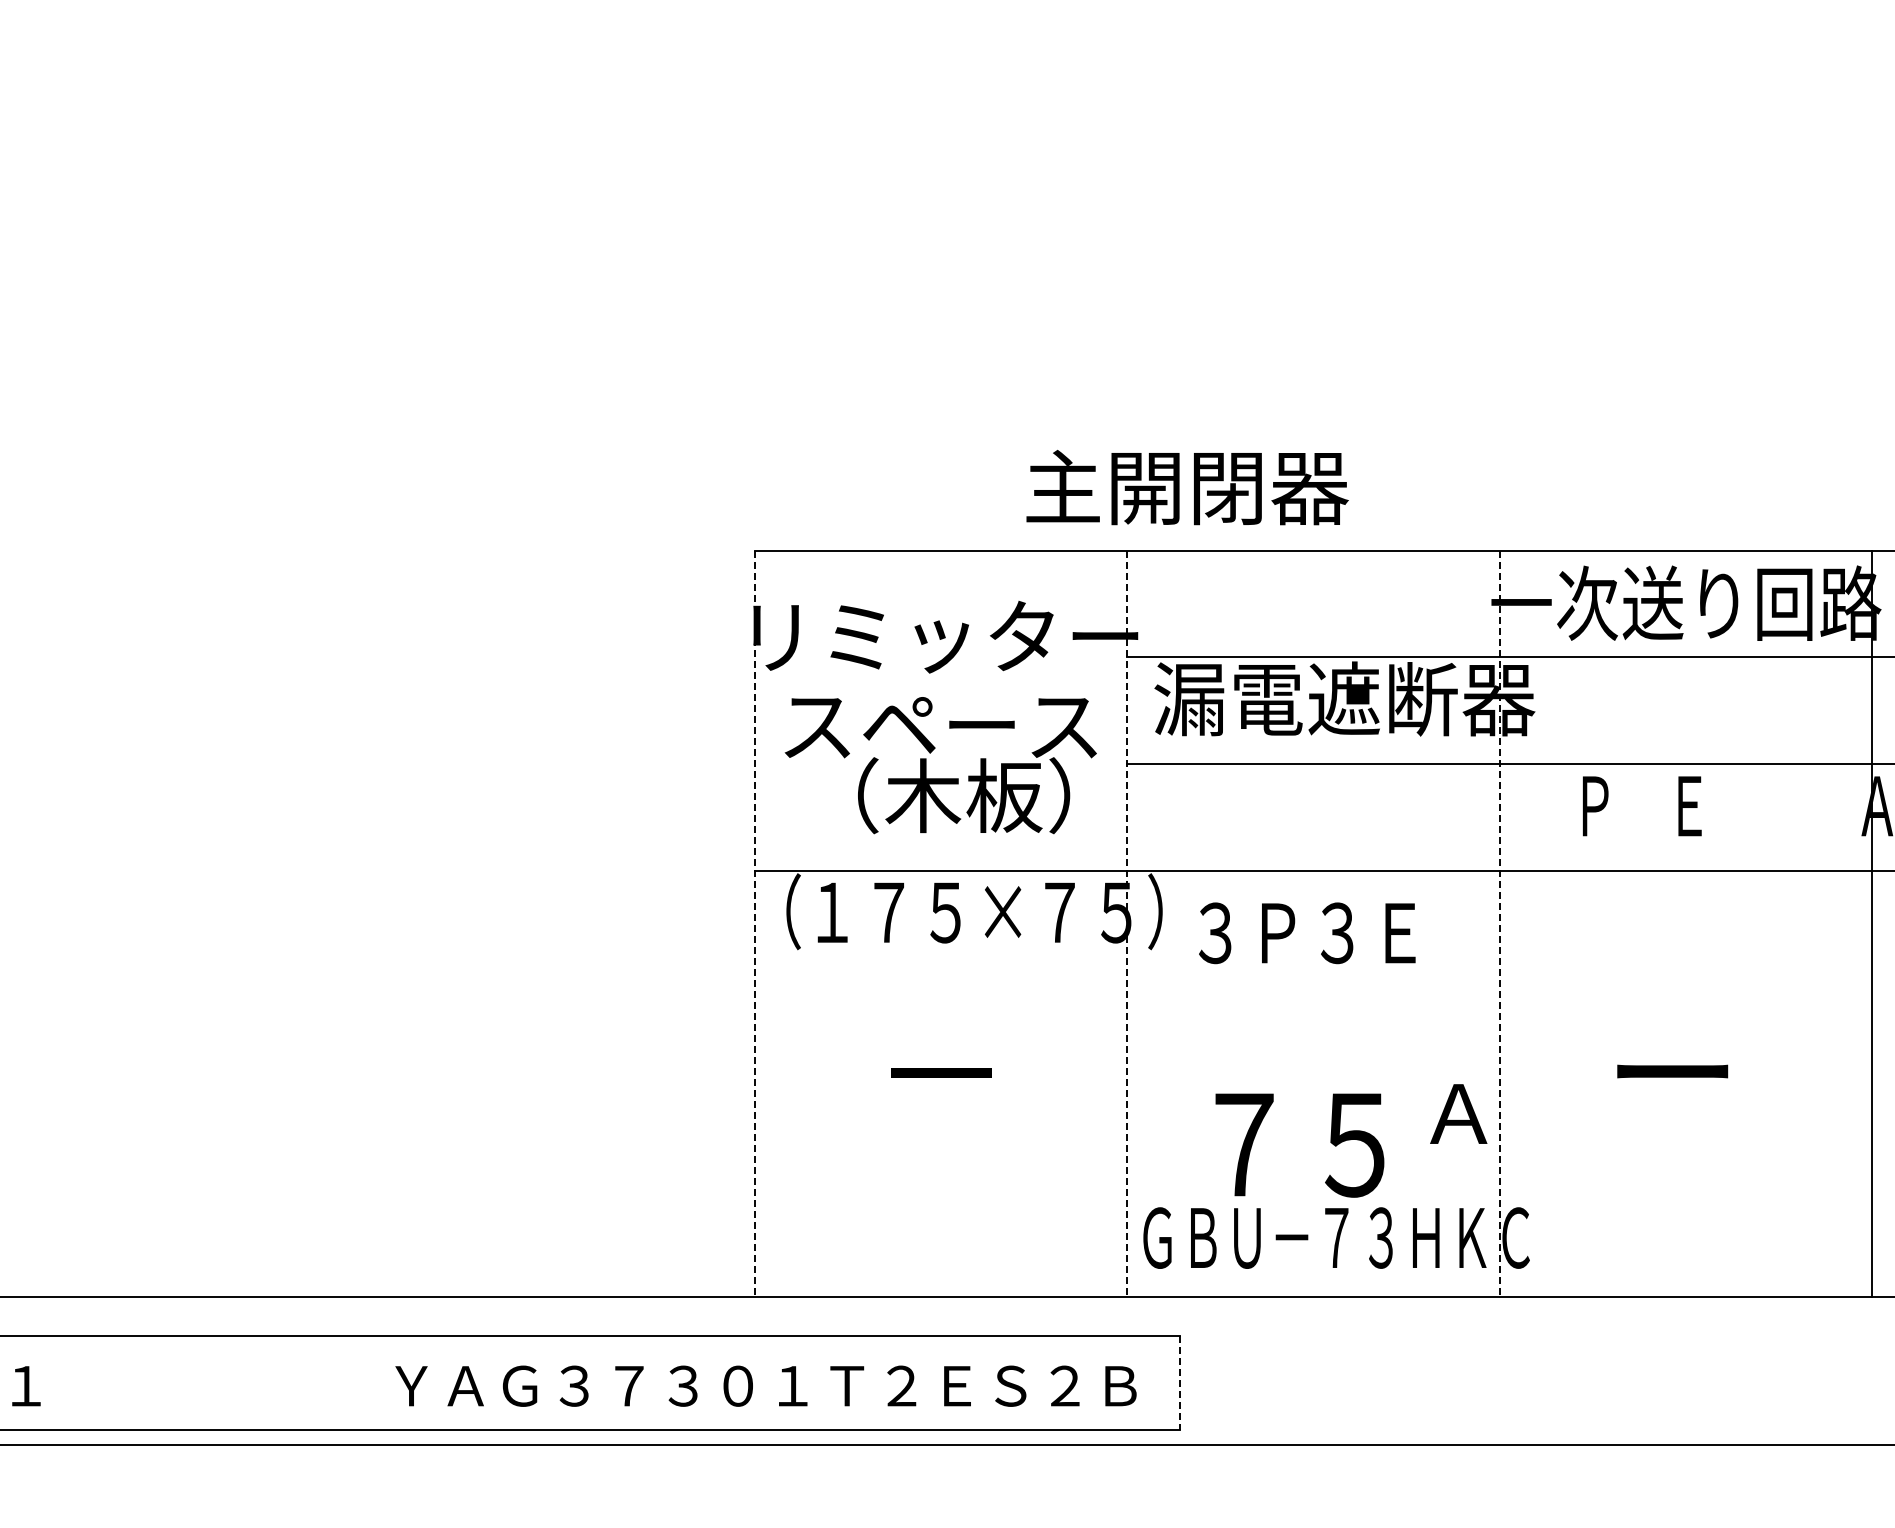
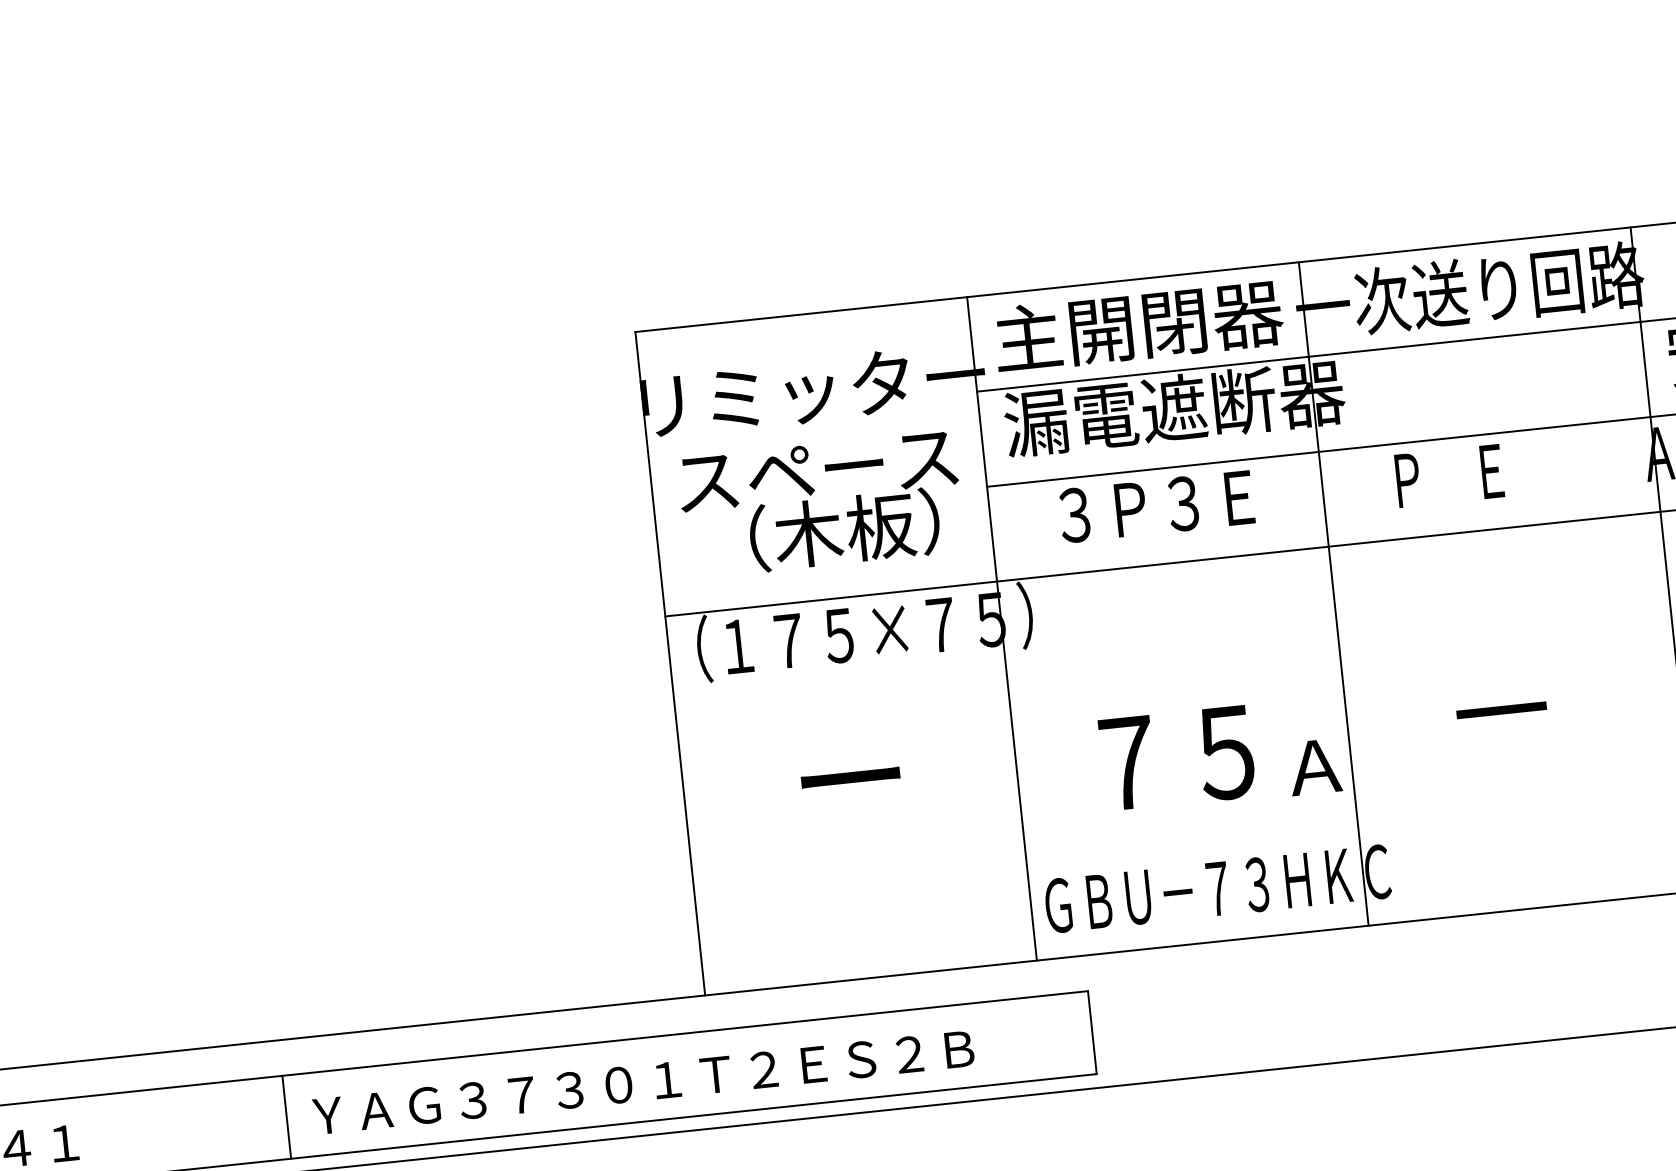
text: (1187, 487) -> (1138, 326), moved
line: (754, 923) -> (670, 663), dashed -> solid
line: (1127, 923) -> (1002, 628), dashed -> solid
line: (1499, 923) -> (1333, 593), dashed -> solid
text: (1307, 933) -> (1156, 506), moved
text: (941, 1071) -> (850, 777), － -> ー
text: (1672, 1071) -> (1501, 709), ー -> －
text: (1299, 1145) -> (1177, 758), moved
line: (275, 1382) -> (286, 1116), added
line: (1180, 1383) -> (1092, 1033), dashed -> solid
text: (765, 1385) -> (643, 1082), moved

